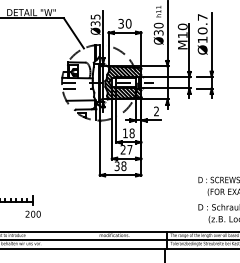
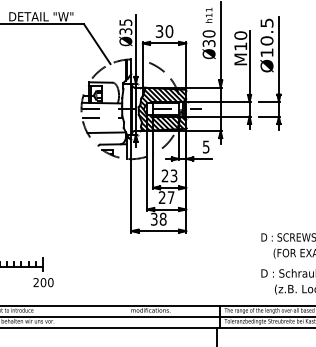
text: (202, 17) -> (266, 23), Ø10.7 -> Ø10.5
text: (156, 111) -> (206, 147), 2 -> 5
text: (128, 133) -> (169, 176), 18 -> 23

